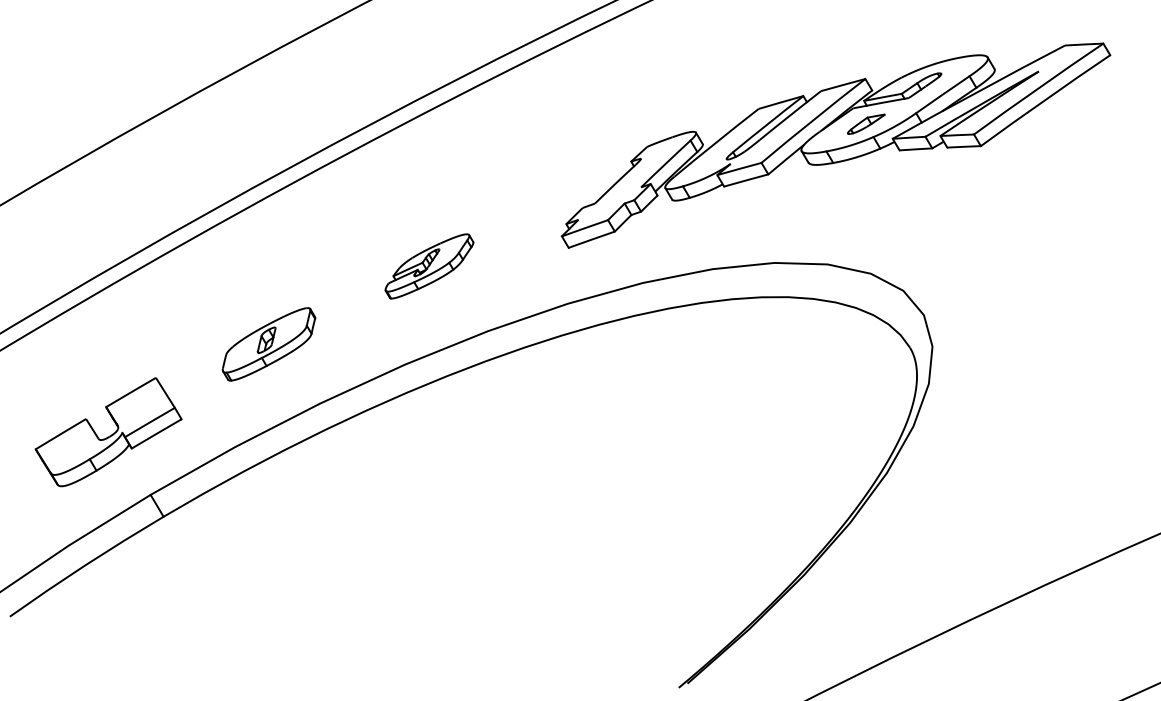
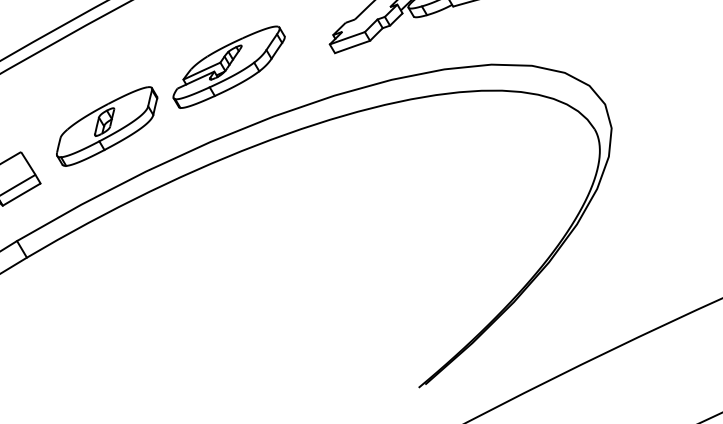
part: (429, 266) -> (229, 67), size x1.67
part: (268, 344) -> (106, 126), size x1.43

